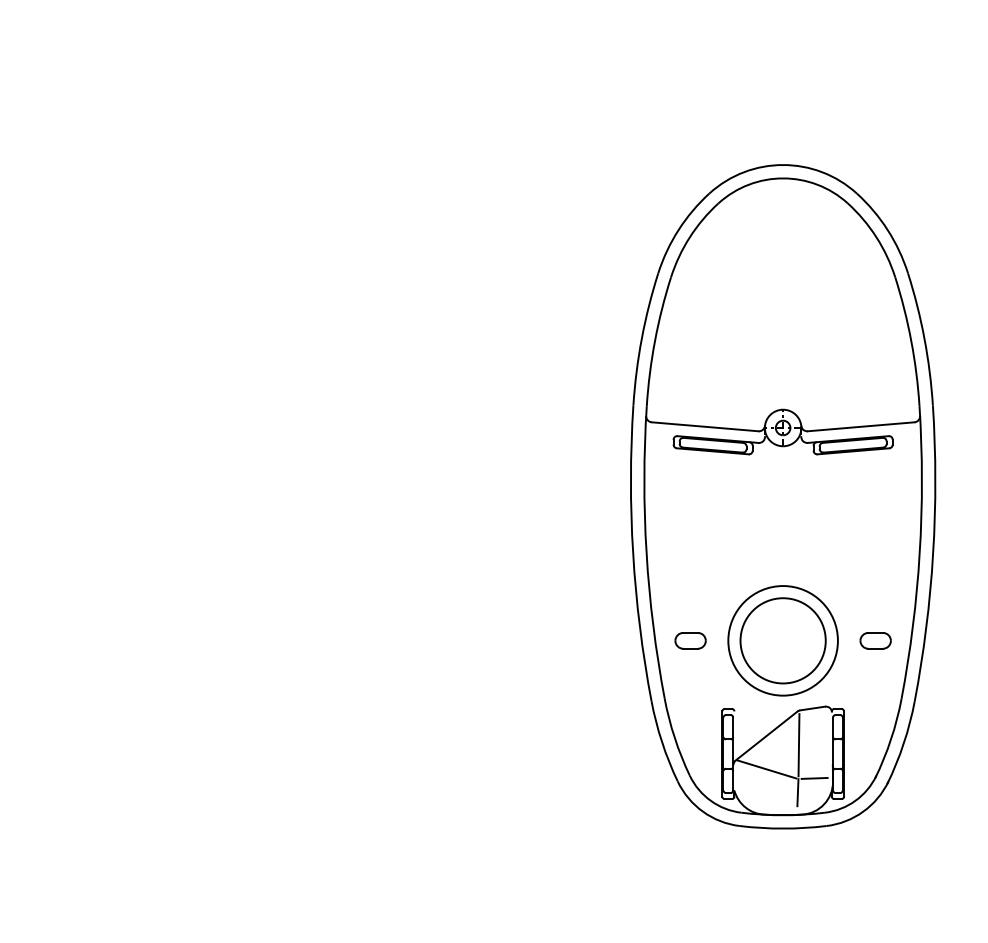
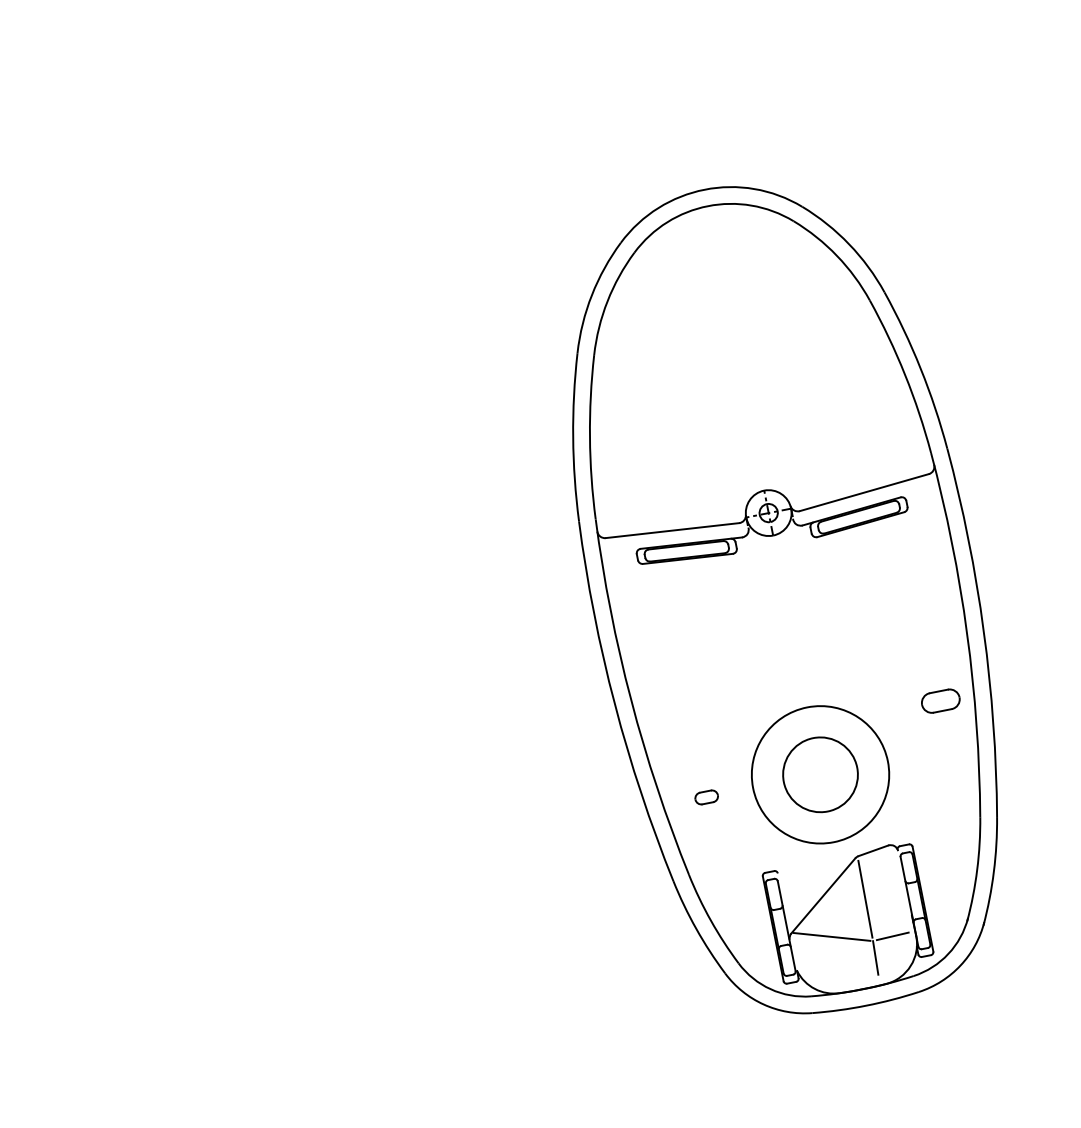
part: (690, 640) -> (706, 796), size x0.6
circle: (782, 640) -> (819, 774), size x0.7
part: (875, 640) -> (940, 700), moved

